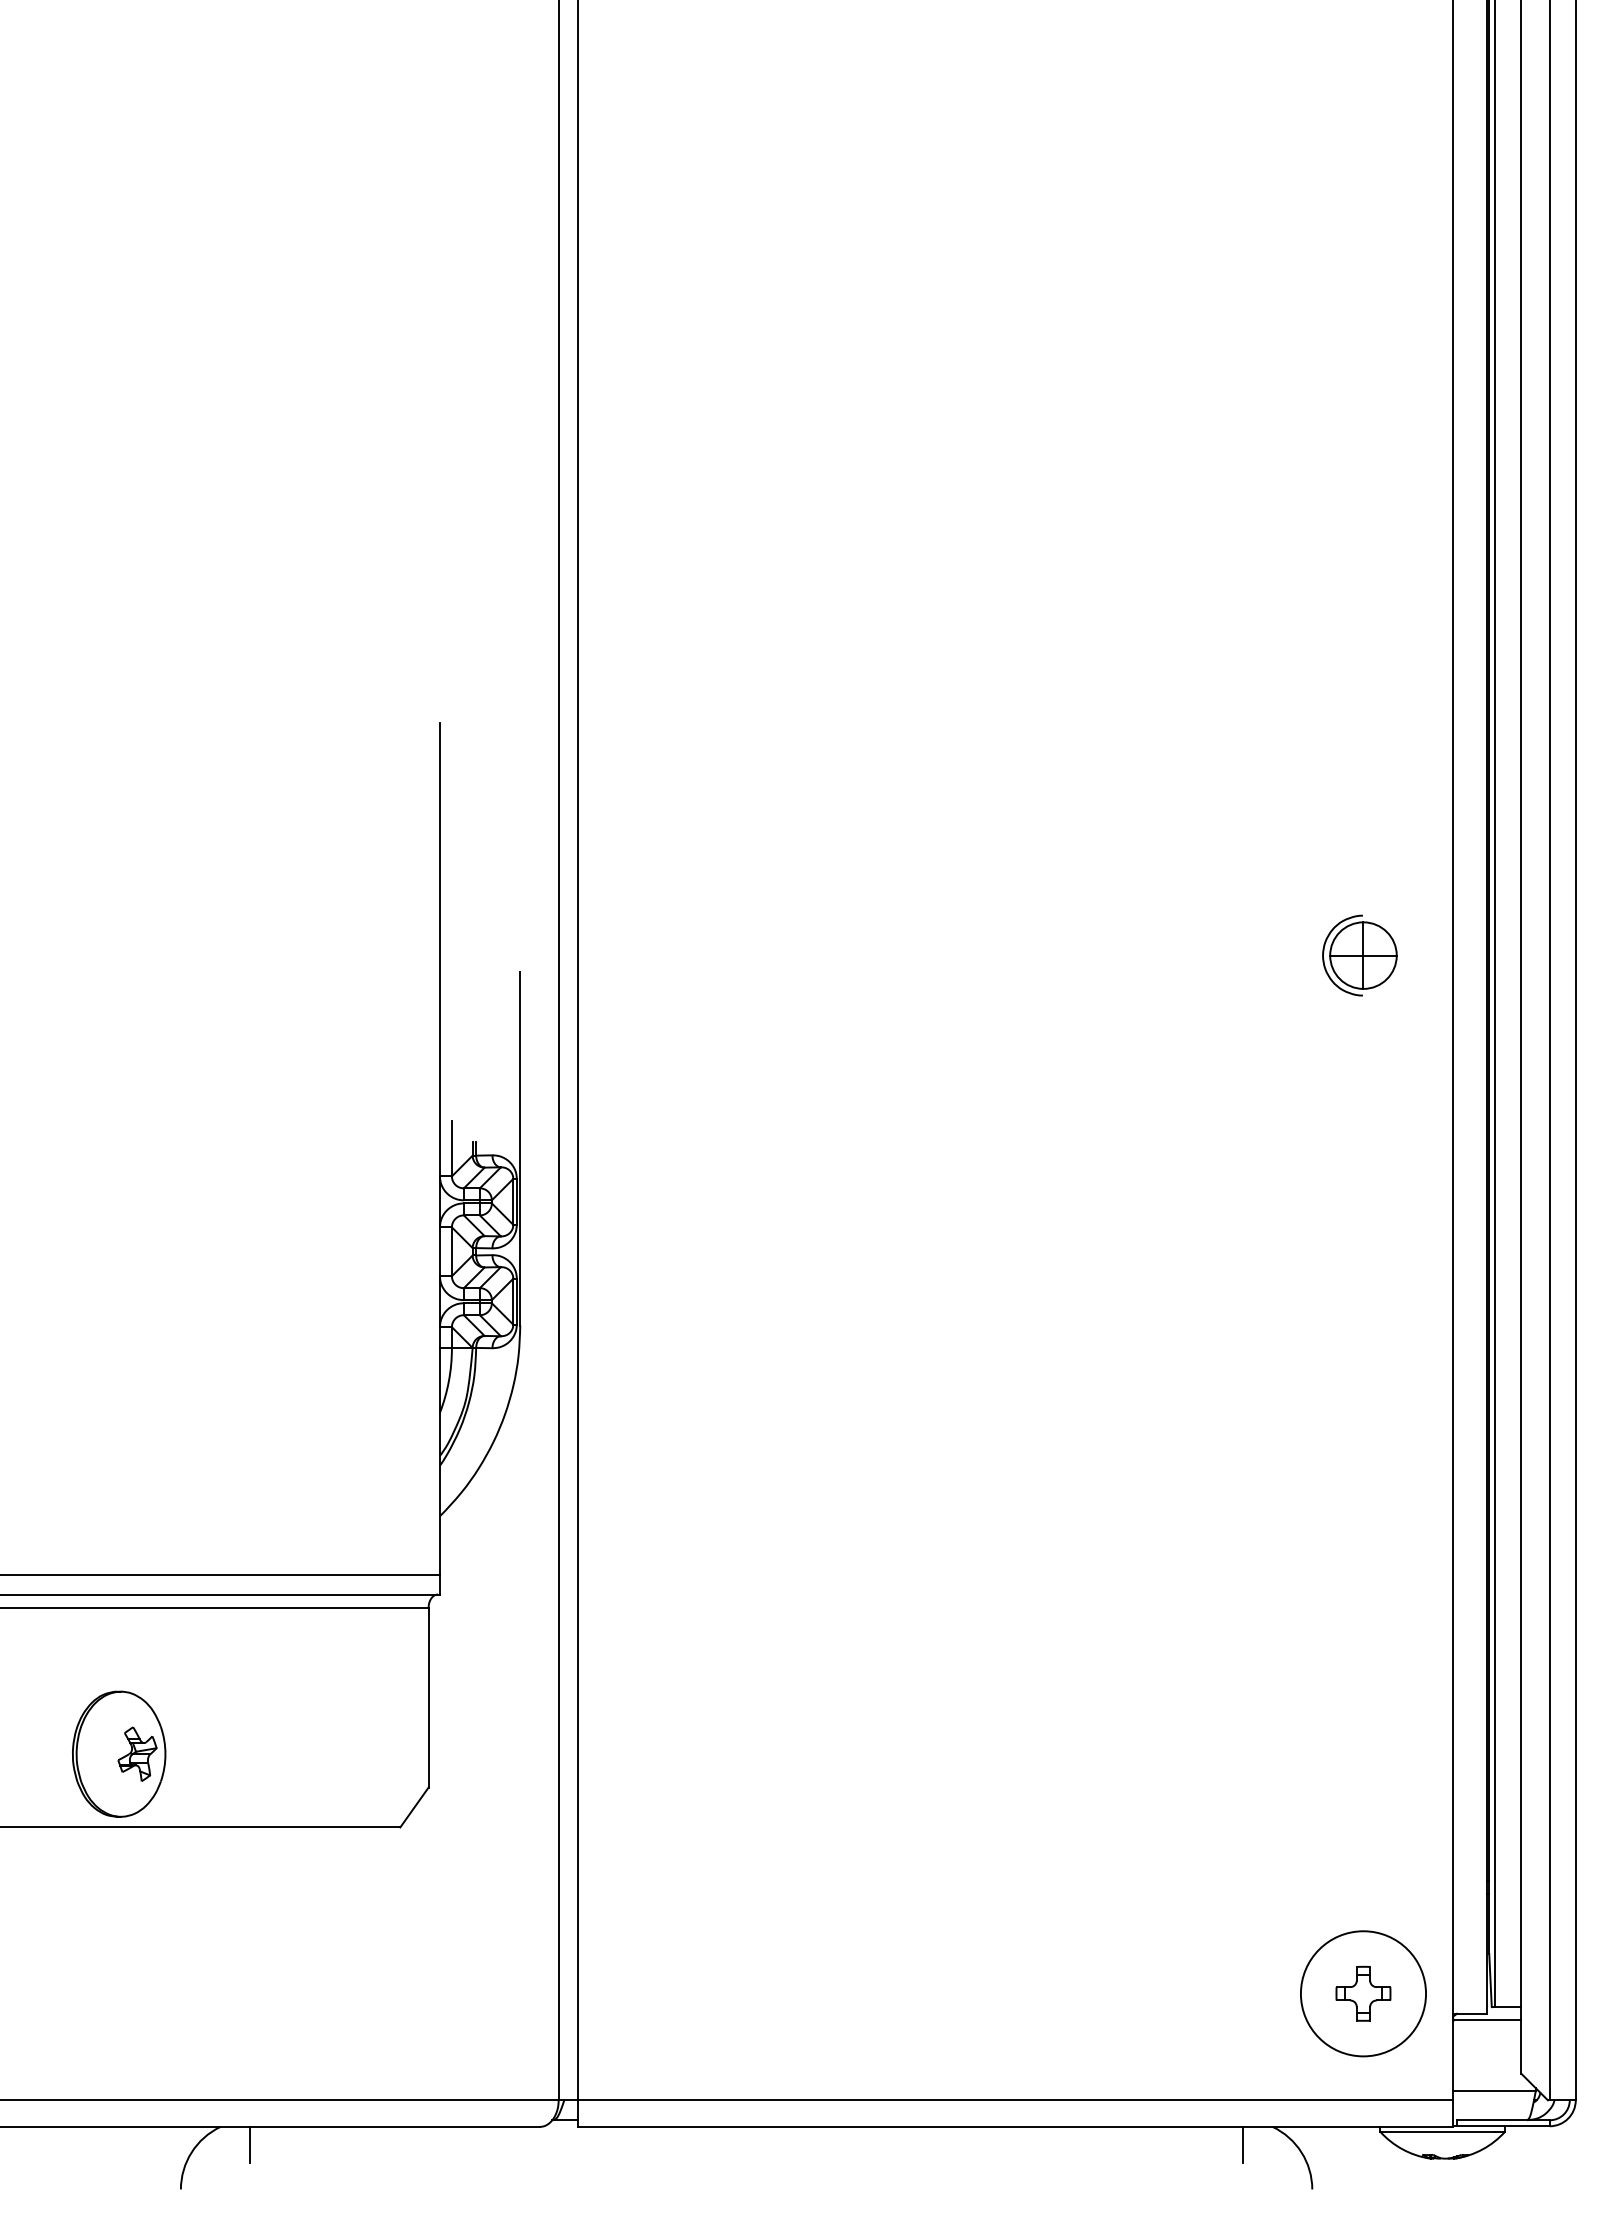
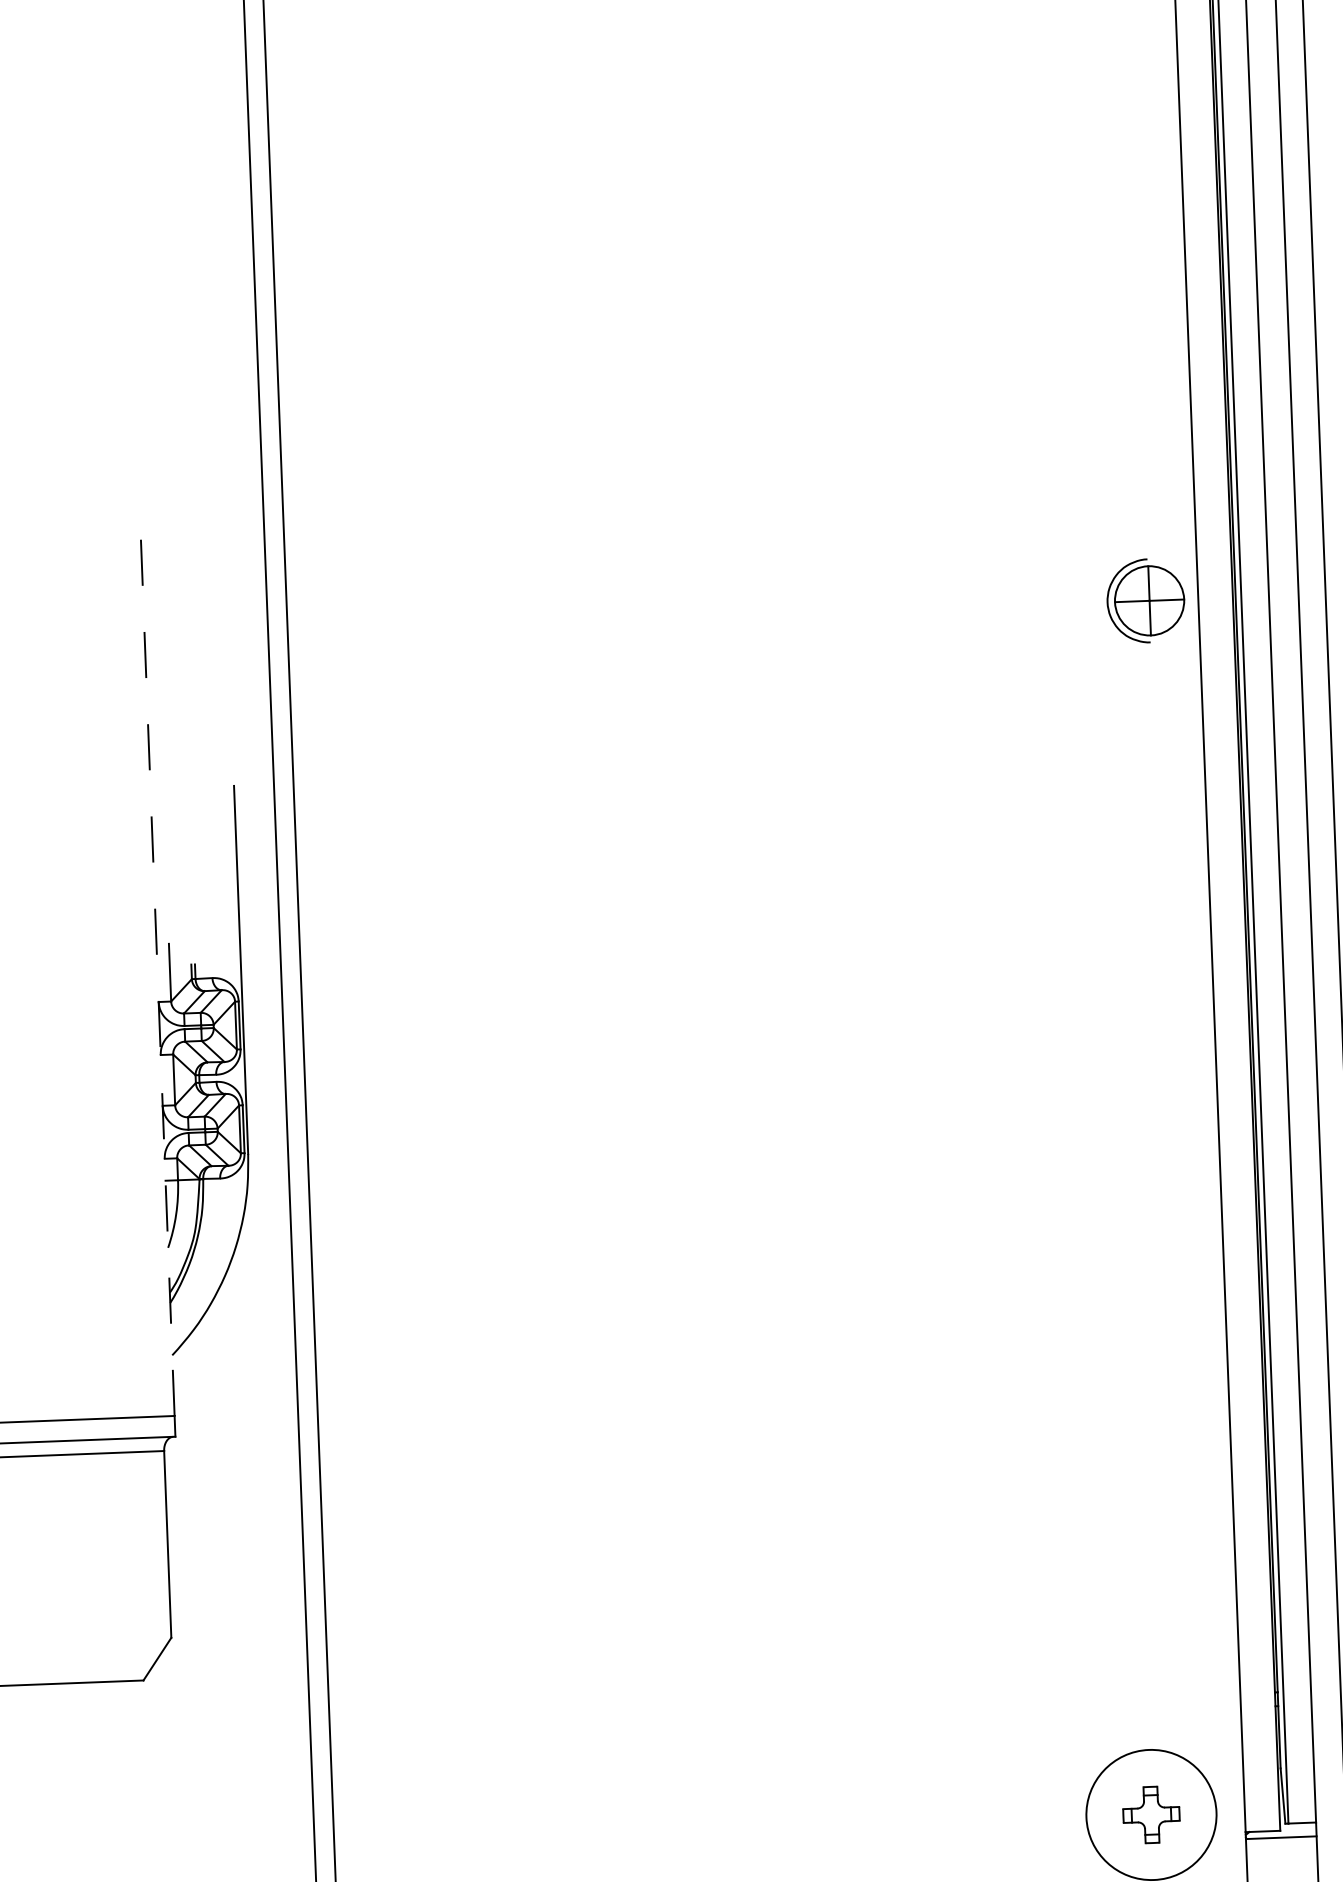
part: (1359, 955) -> (1145, 600), moved
line: (439, 1148) -> (157, 973), solid -> dashed

